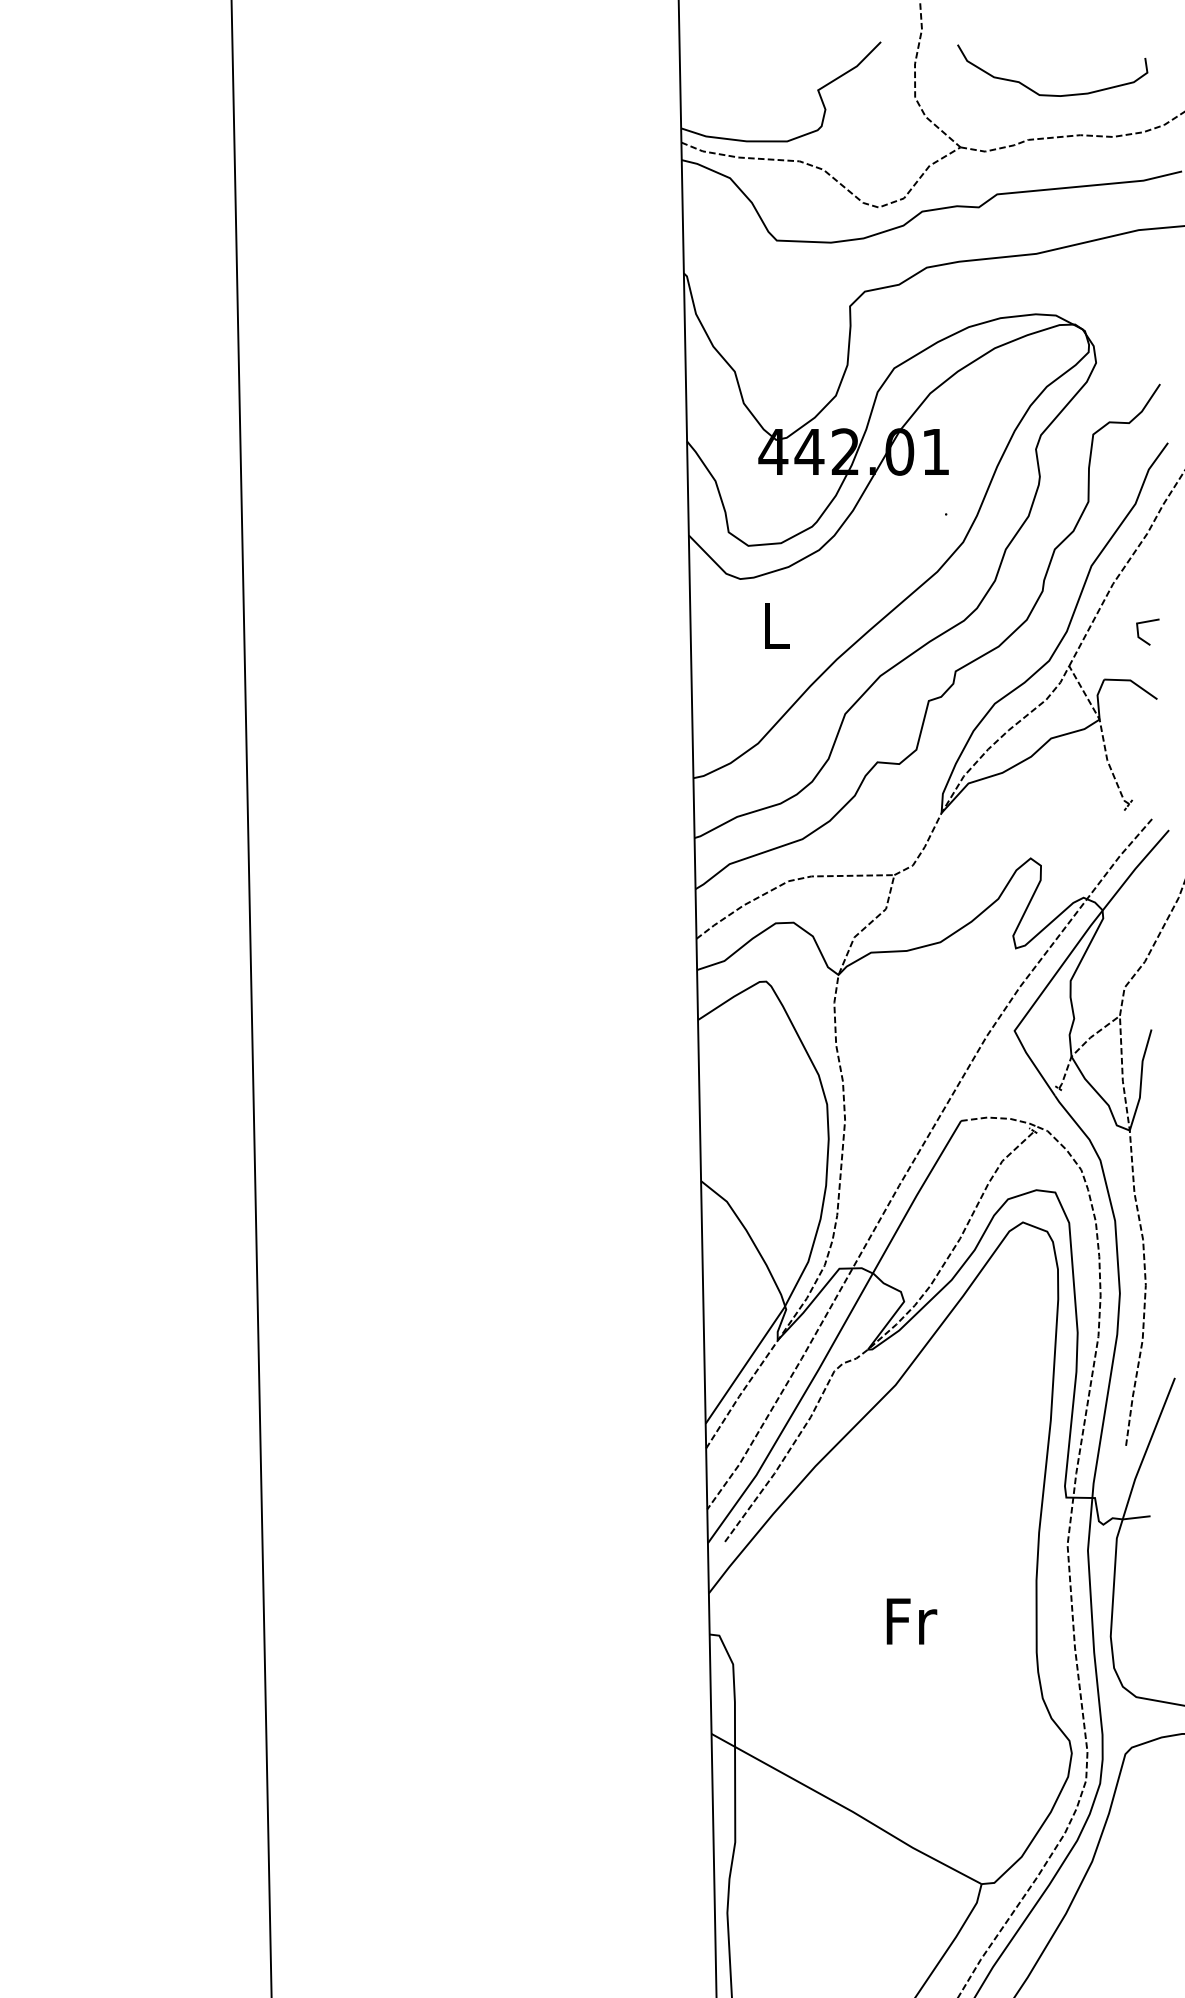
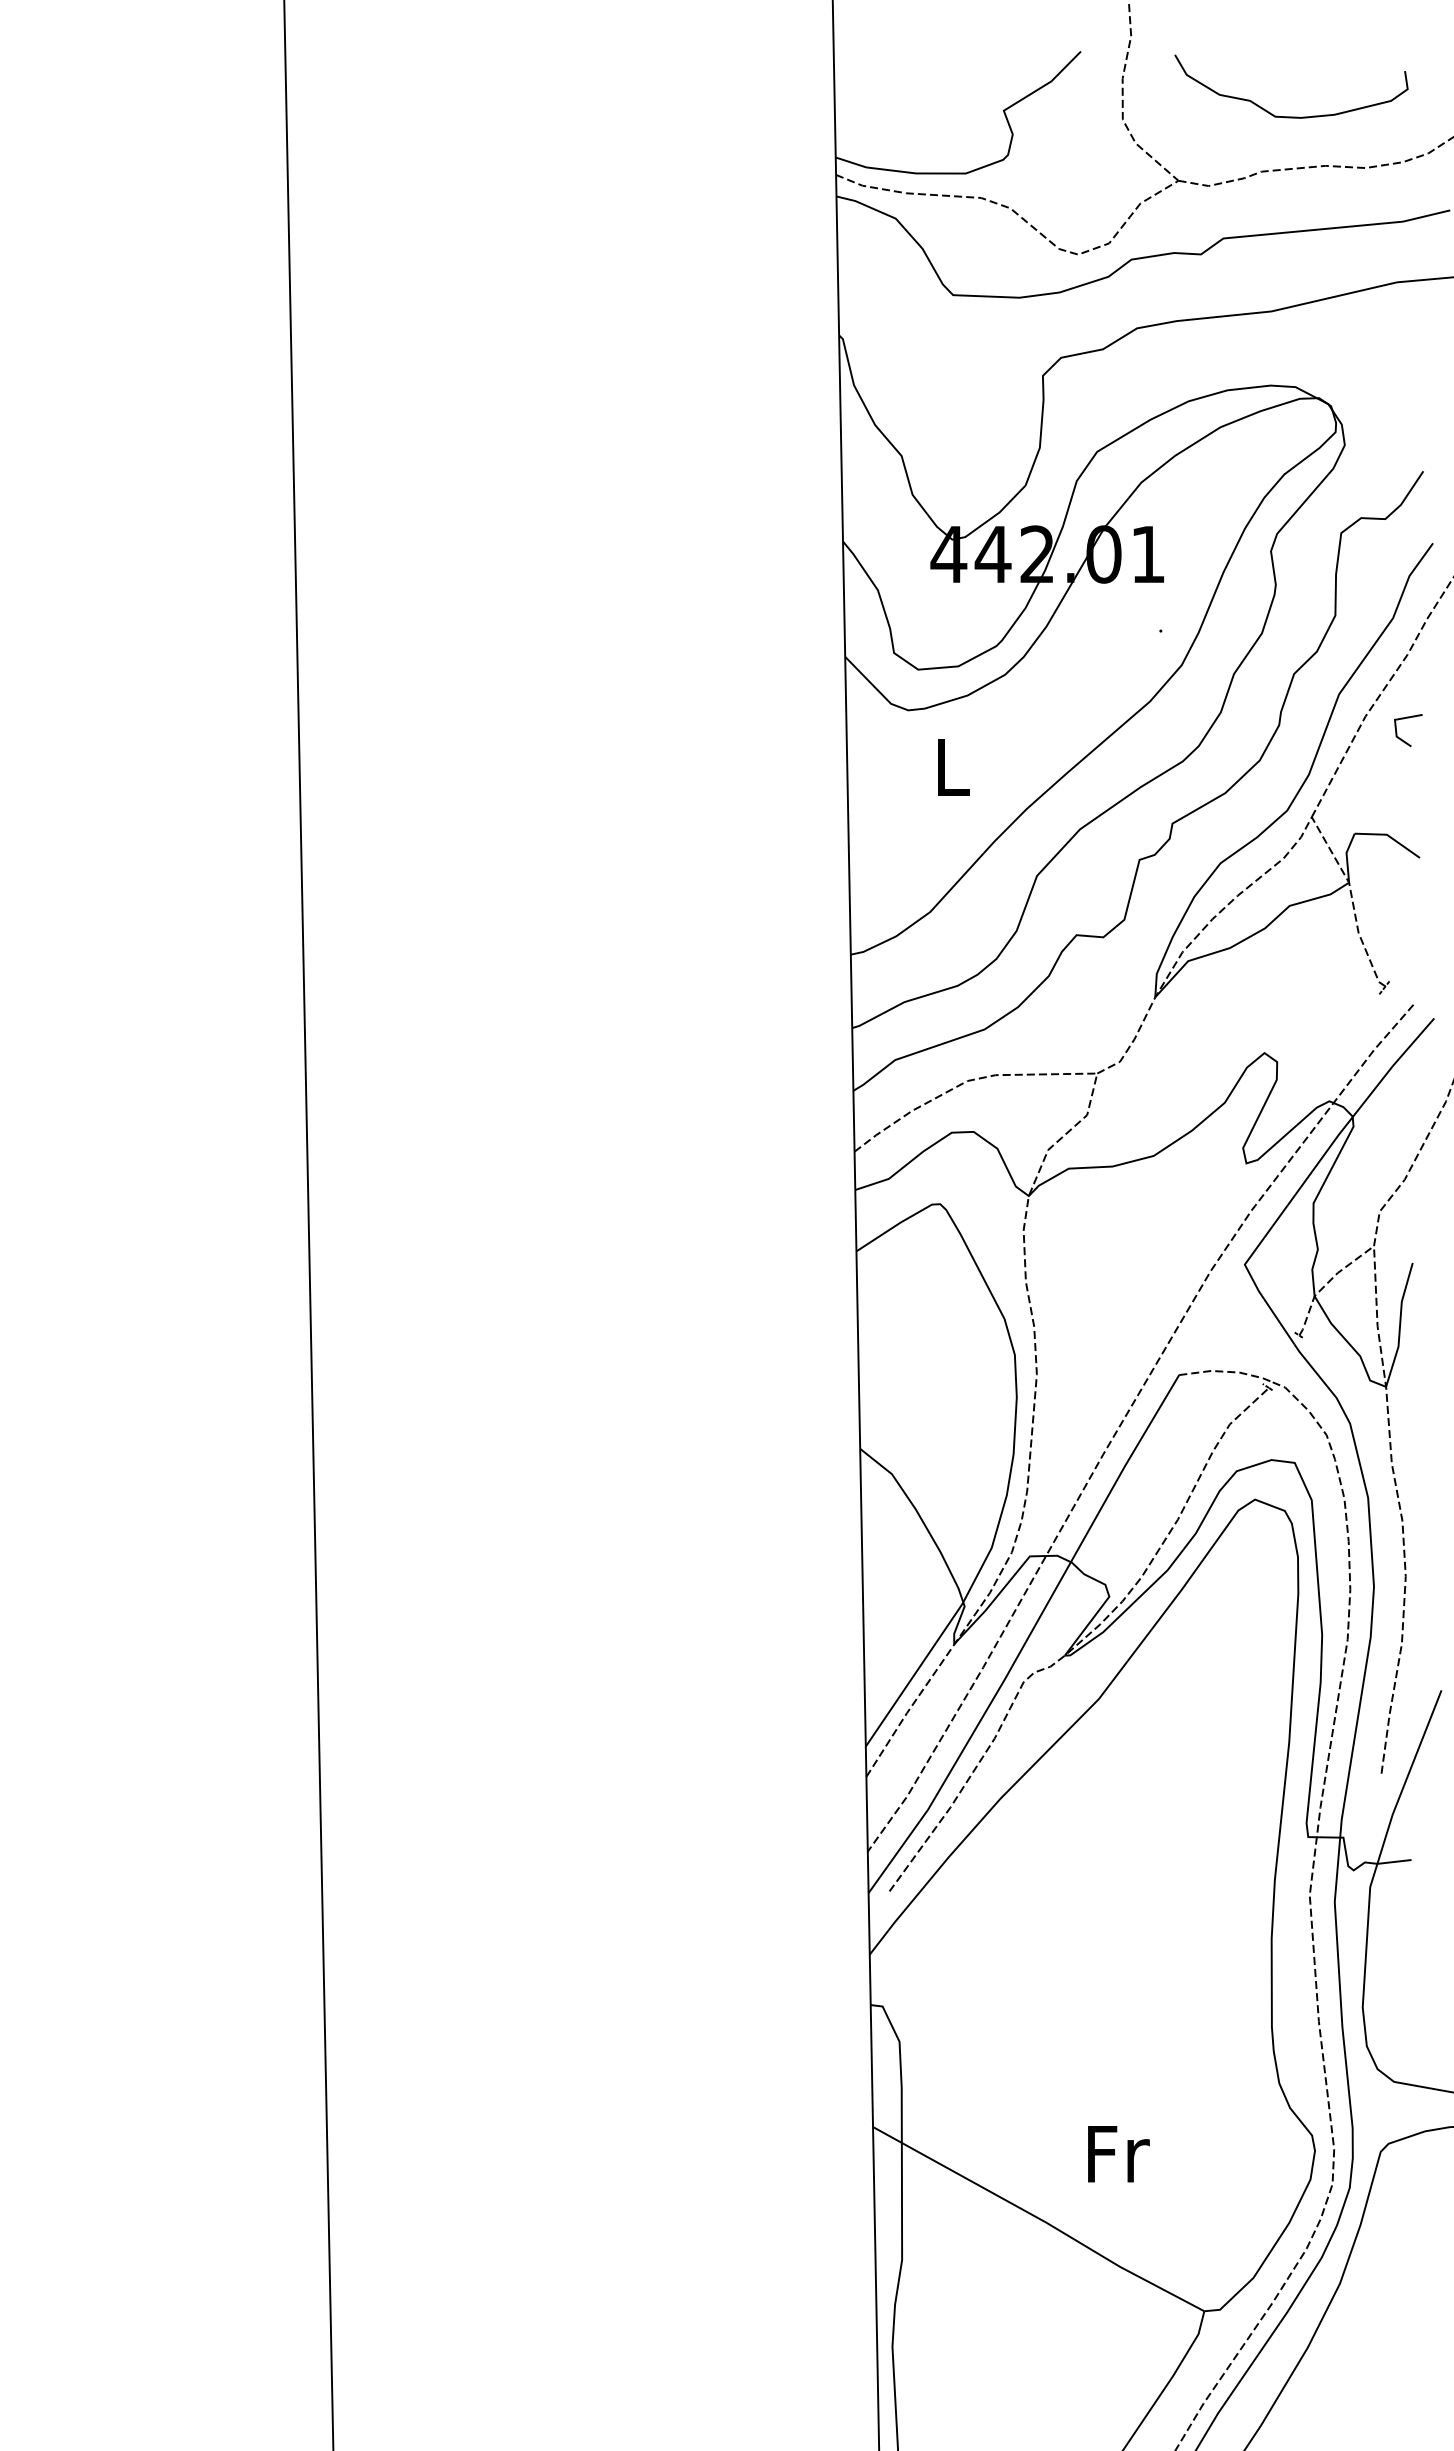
line: (1142, 638) -> (1401, 738), moved
text: (911, 1621) -> (1118, 2154), moved

